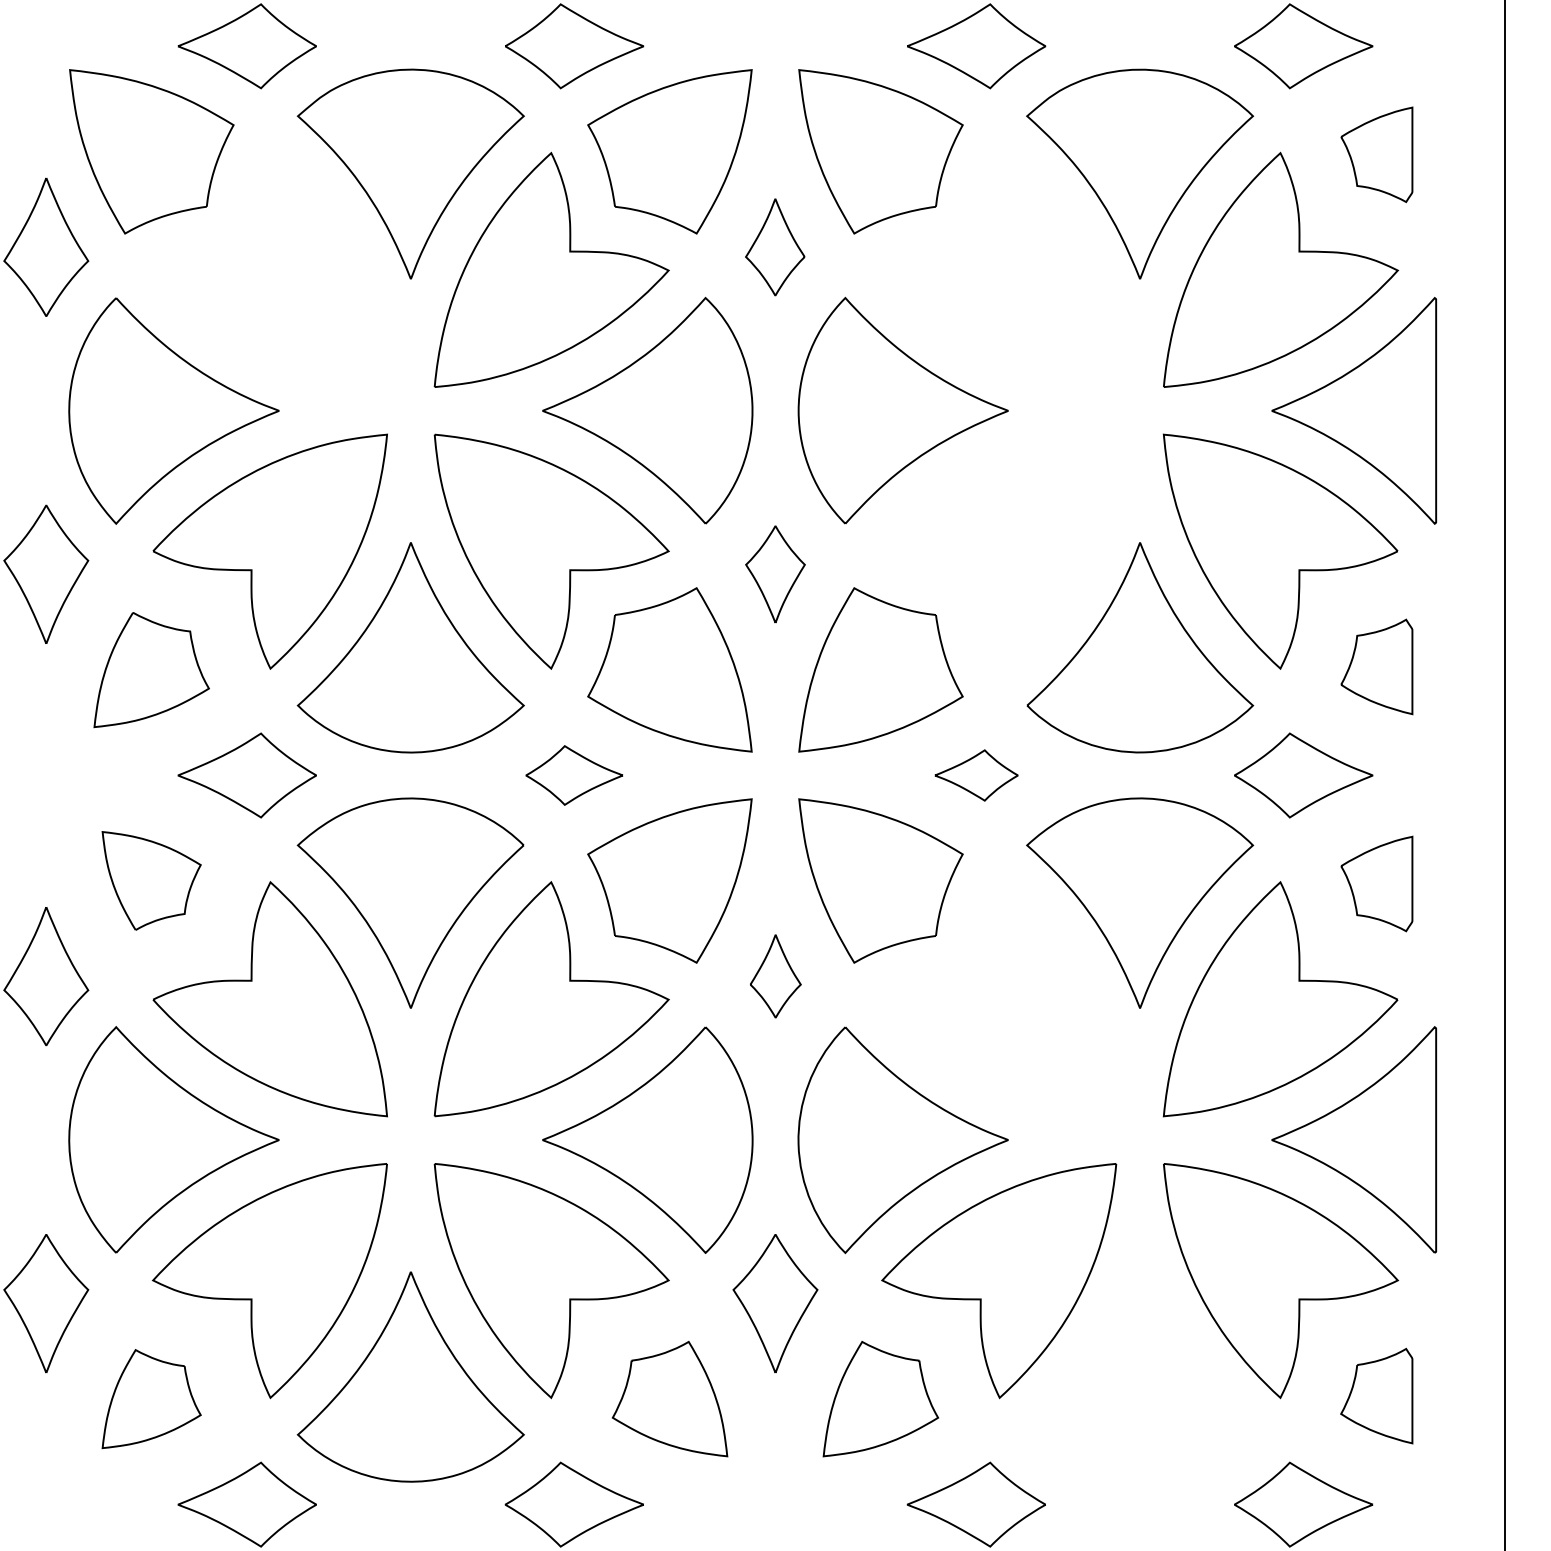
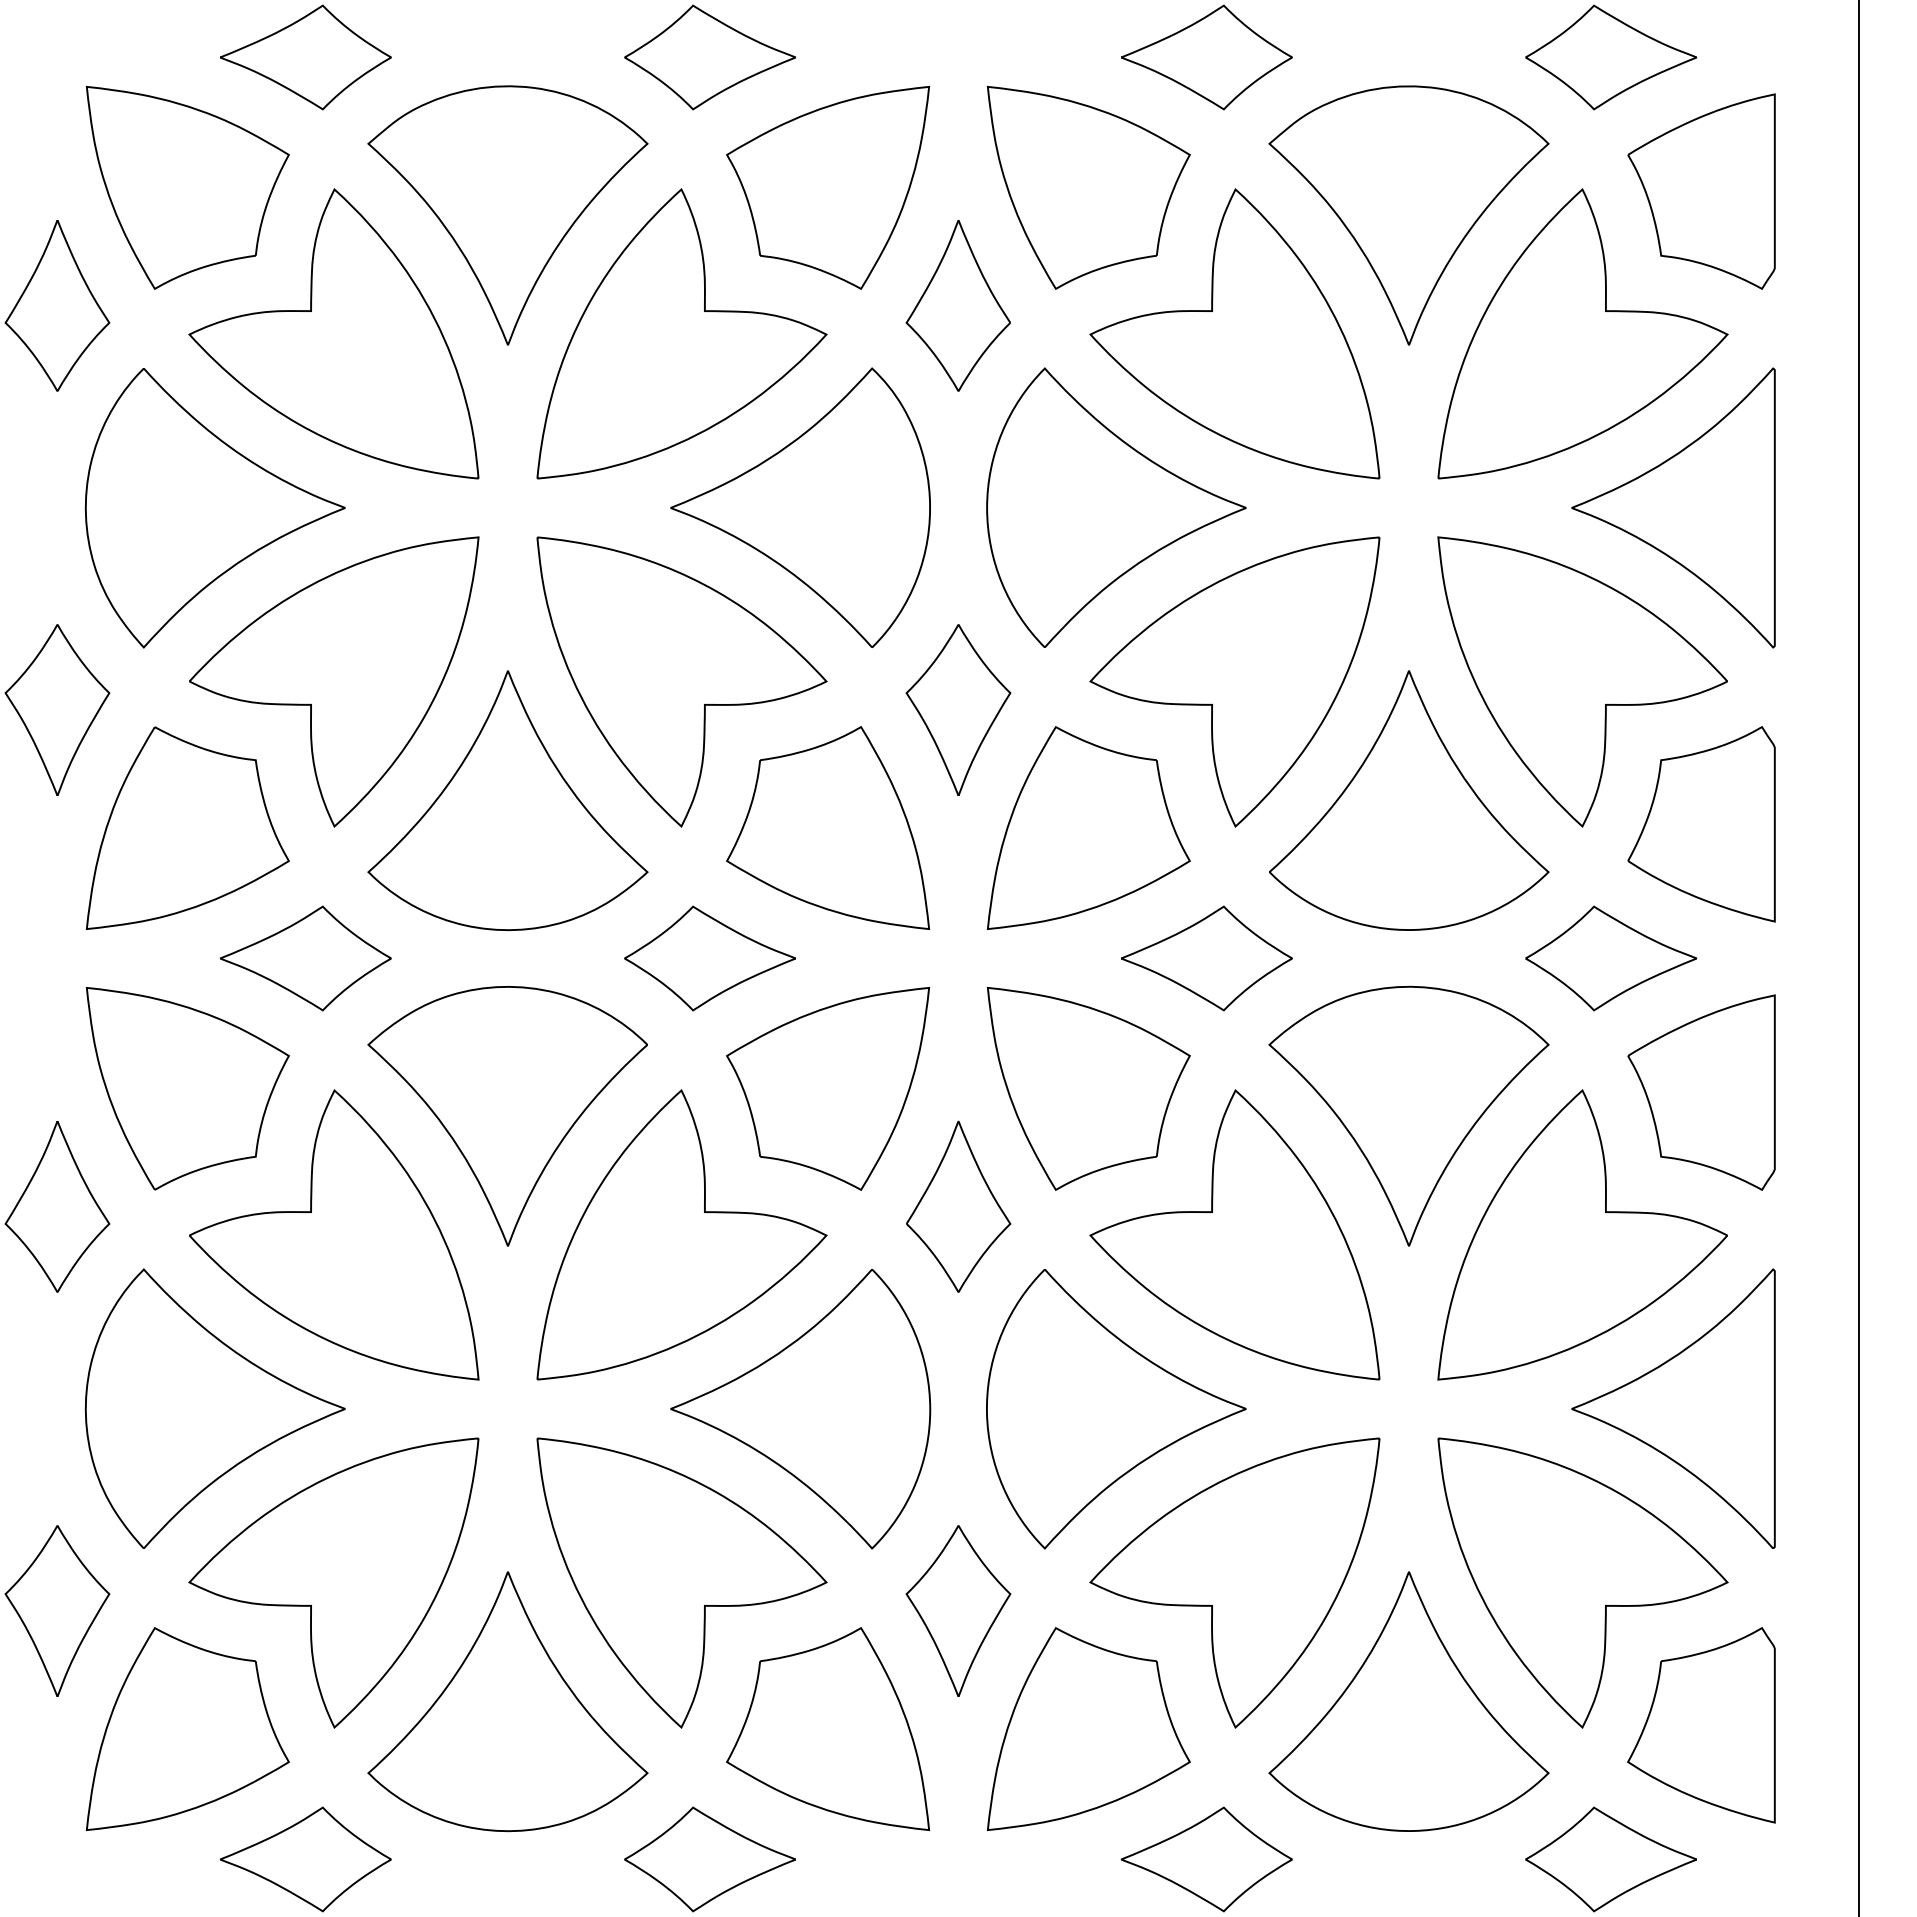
part: (1376, 154) -> (1701, 191), size x1.67
part: (774, 247) -> (957, 305), size x1.43
part: (269, 269) -> (333, 333), added
part: (998, 269) -> (1234, 333), added
part: (998, 551) -> (1234, 681), added
part: (775, 573) -> (958, 709), size x1.43
part: (1376, 667) -> (1701, 824), size x1.67
part: (151, 669) -> (187, 827), size x1.43
part: (573, 775) -> (709, 958), size x1.43
part: (976, 775) -> (1206, 958), size x1.67
part: (151, 880) -> (187, 1088), size x1.67
part: (1376, 883) -> (1701, 1092), size x1.67
part: (775, 976) -> (958, 1206), size x1.67
part: (998, 998) -> (1234, 1234), added
part: (1139, 1376) -> (1408, 1701), added
part: (1376, 1396) -> (1701, 1725), size x1.67
part: (151, 1398) -> (187, 1728), size x1.67
part: (670, 1398) -> (828, 1728), size x1.43
part: (880, 1398) -> (1088, 1728), size x1.43

